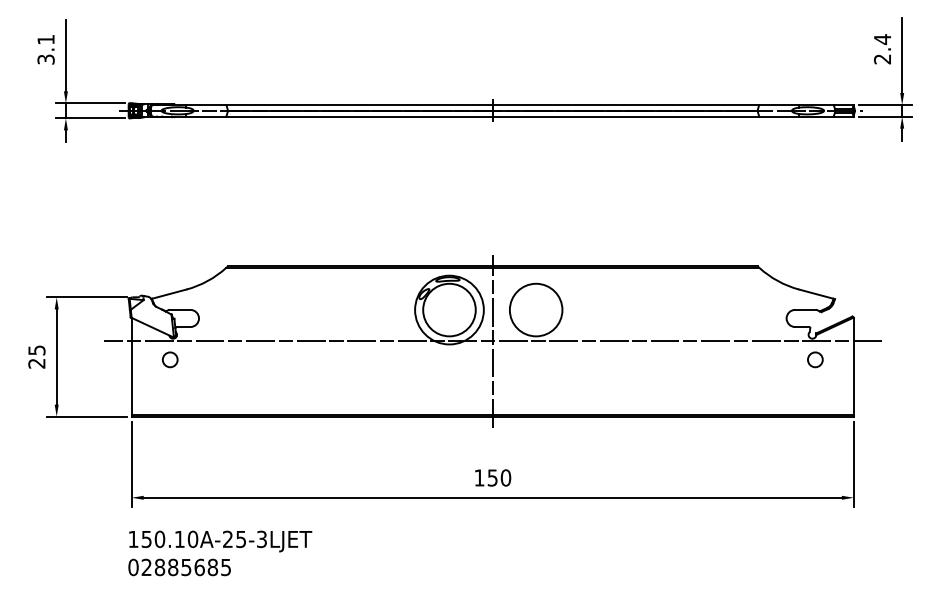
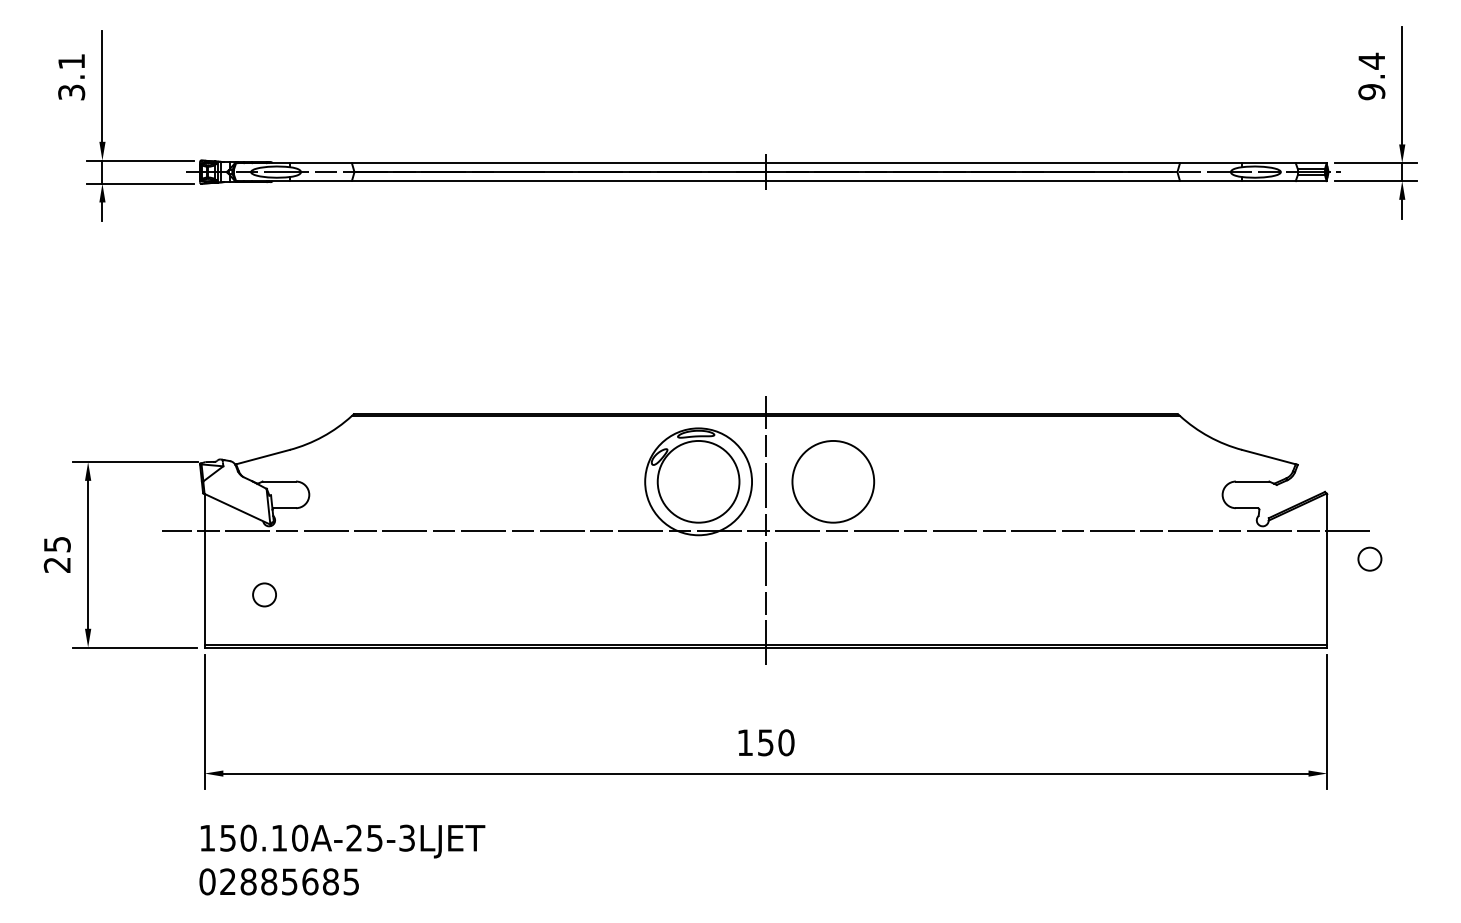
text: (882, 59) -> (1371, 92), 2.4 -> 9.4
circle: (170, 359) -> (264, 594), moved
circle: (815, 359) -> (1370, 558), moved

